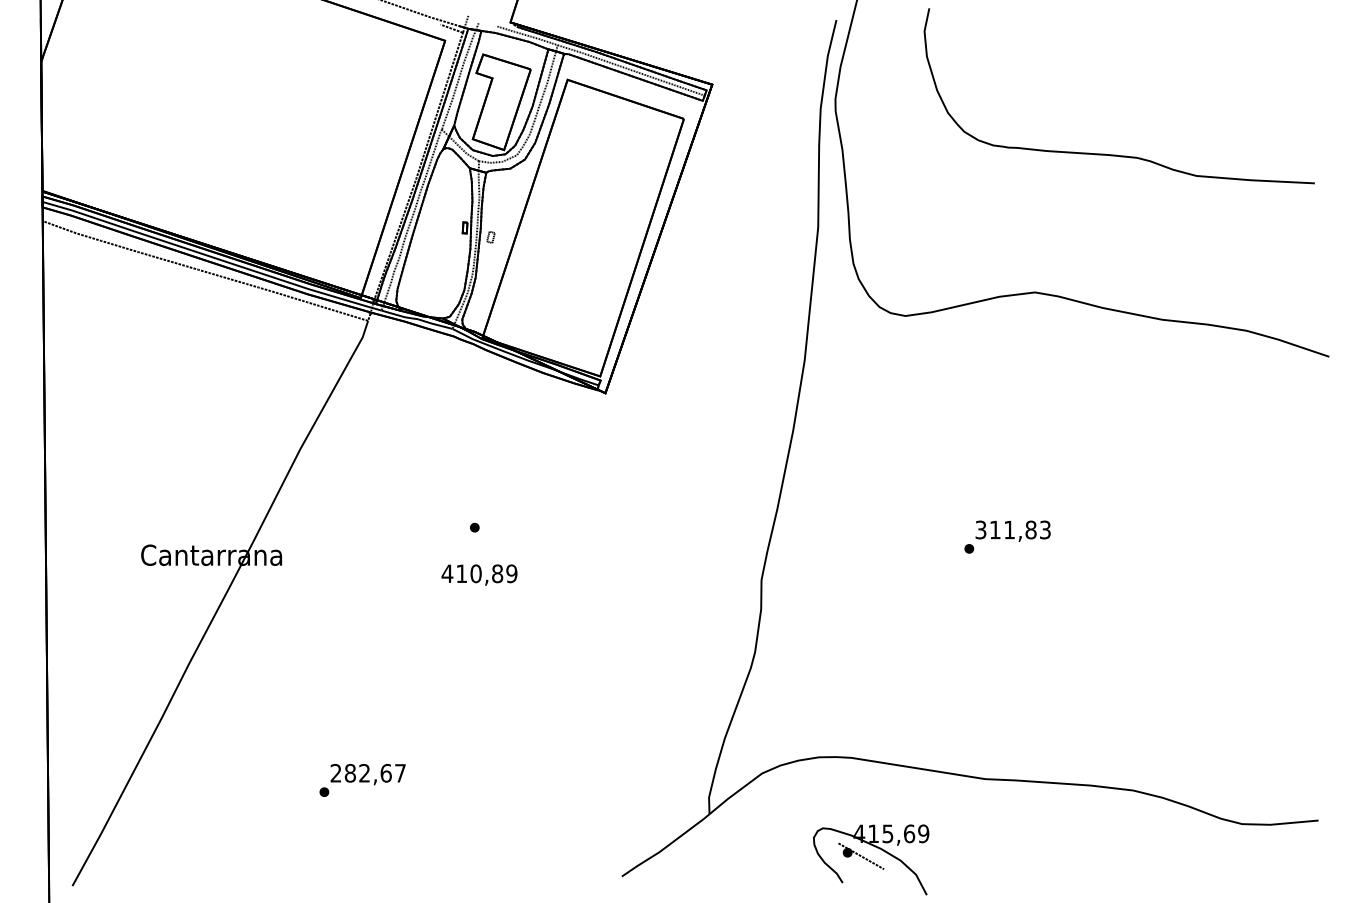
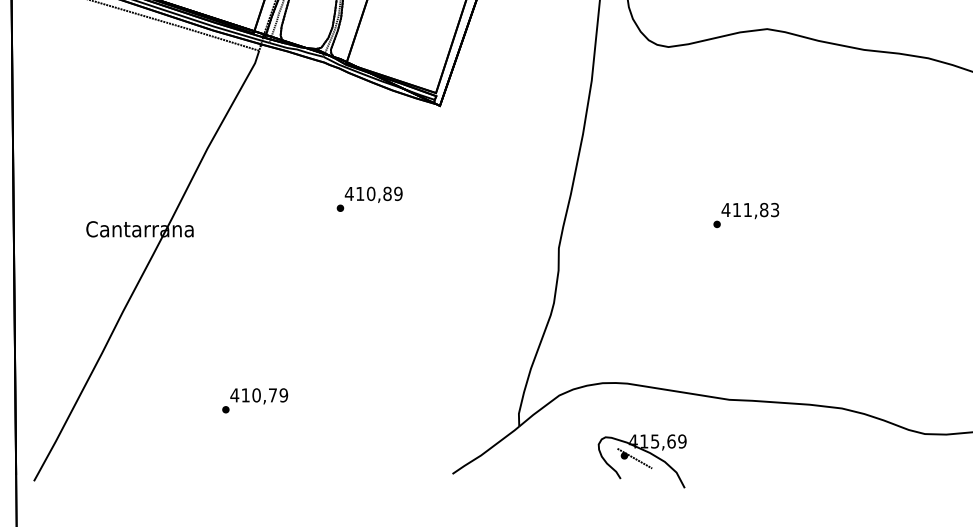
text: (980, 529) -> (725, 209), 311,83 -> 411,83
text: (479, 574) -> (373, 194), moved
text: (368, 772) -> (259, 394), 282,67 -> 410,79

